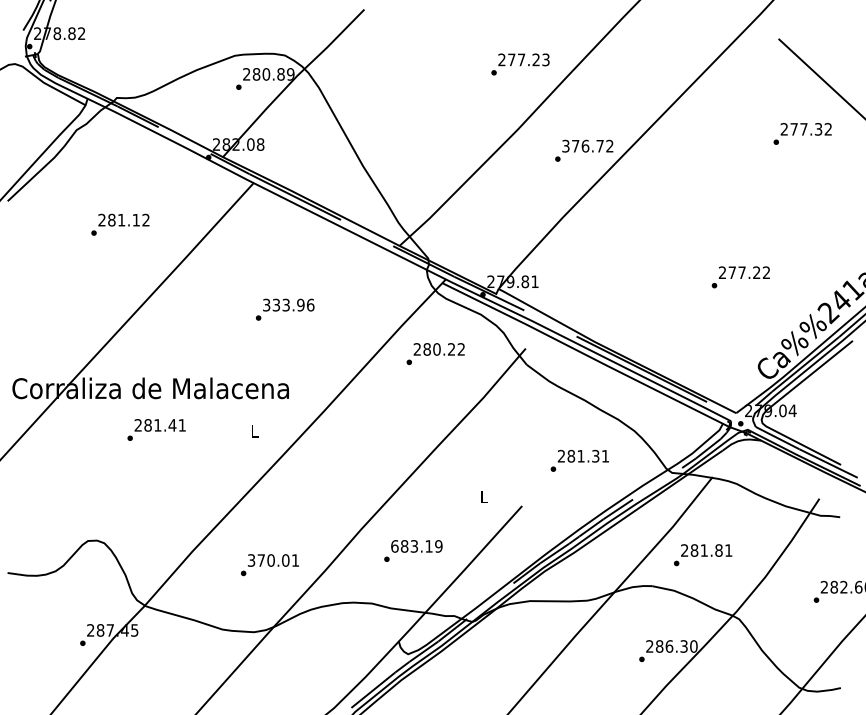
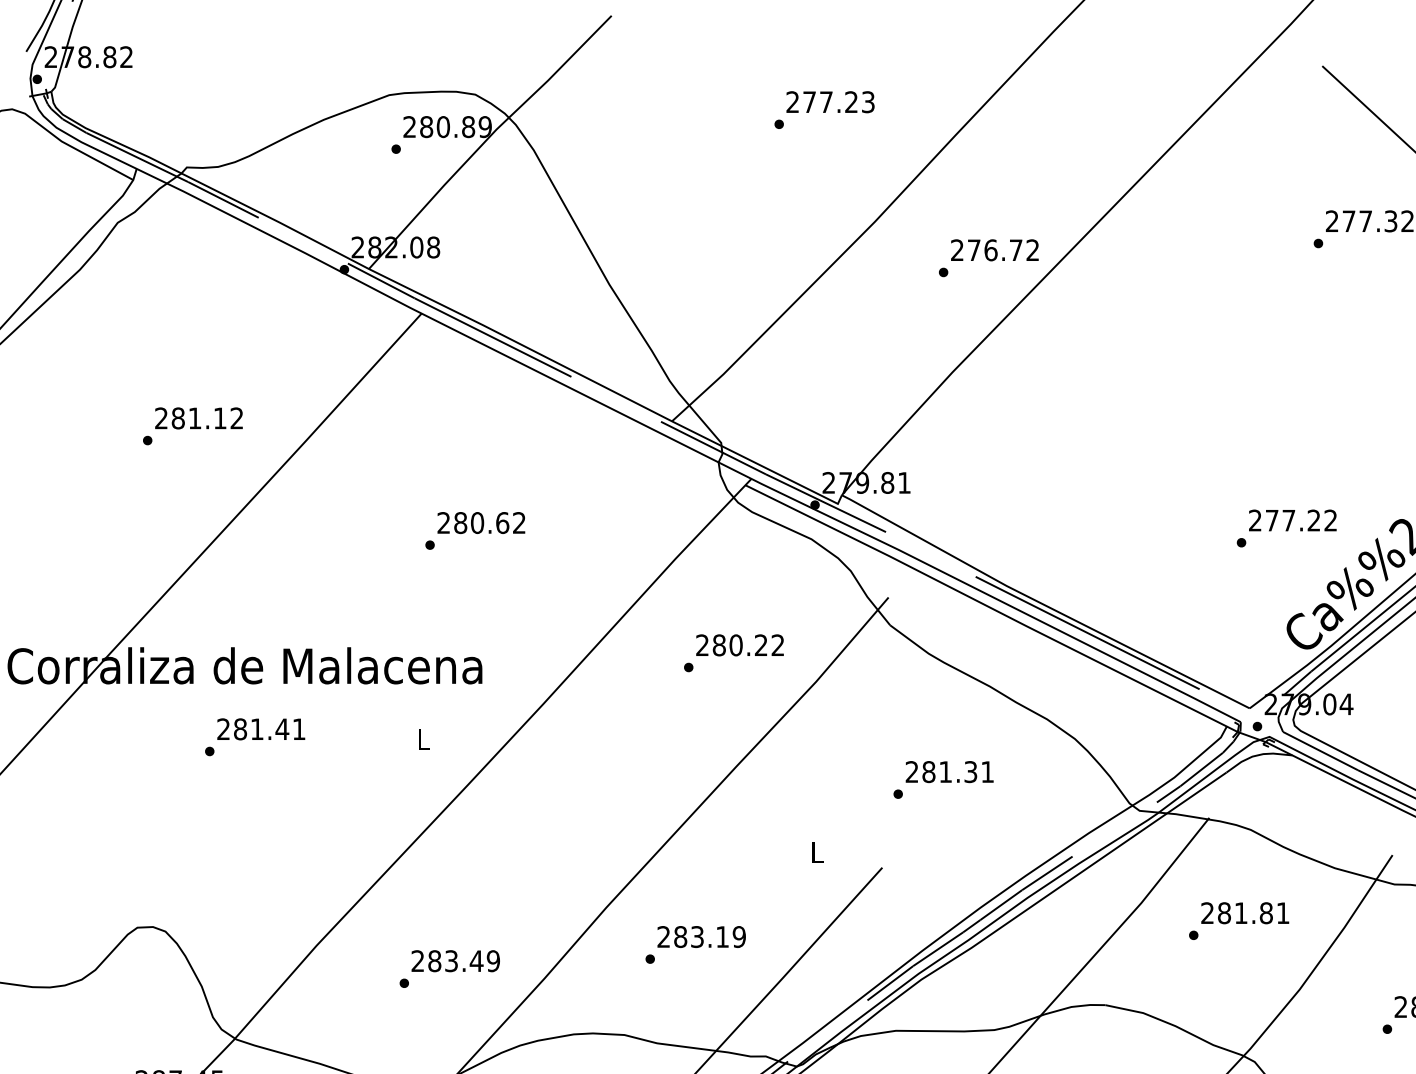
text: (520, 64) -> (824, 110), moved
text: (565, 146) -> (956, 250), 376.72 -> 276.72
text: (120, 224) -> (193, 425), moved
text: (740, 277) -> (1286, 528), moved
text: (288, 304) -> (481, 521), 333.96 -> 280.62
text: (435, 353) -> (733, 652), moved
text: (579, 460) -> (942, 779), moved
text: (394, 546) -> (663, 937), 683.19 -> 283.19
text: (703, 555) -> (1239, 921), moved
text: (273, 560) -> (455, 961), 370.01 -> 283.49

